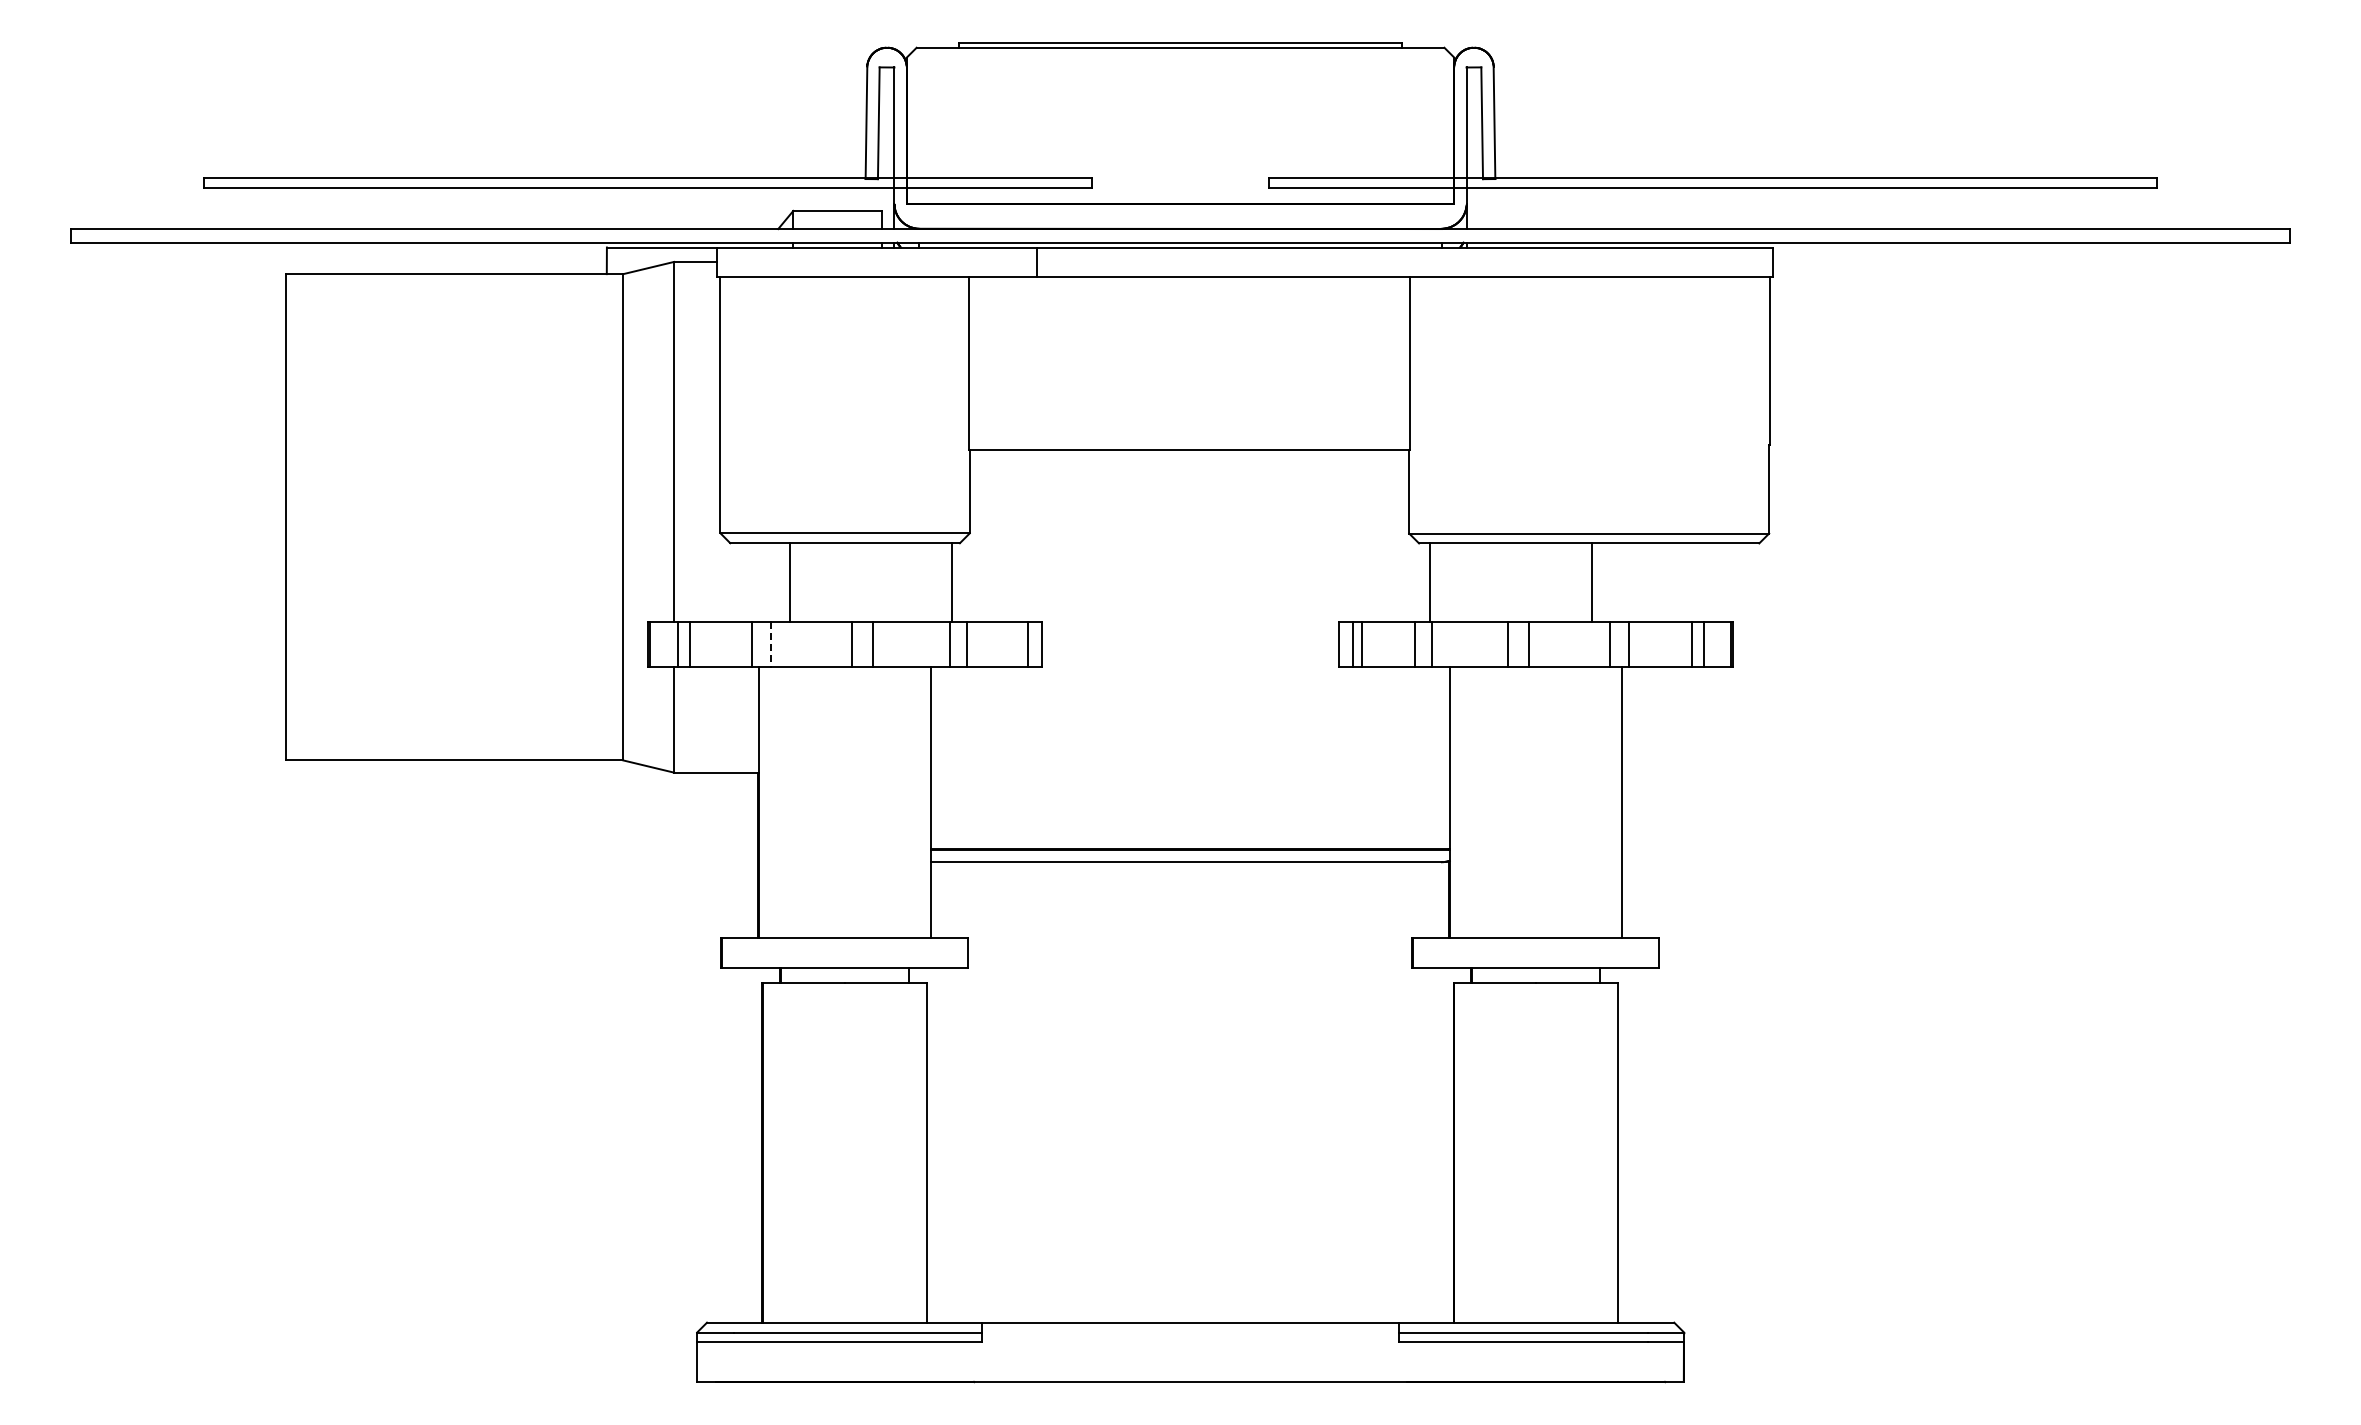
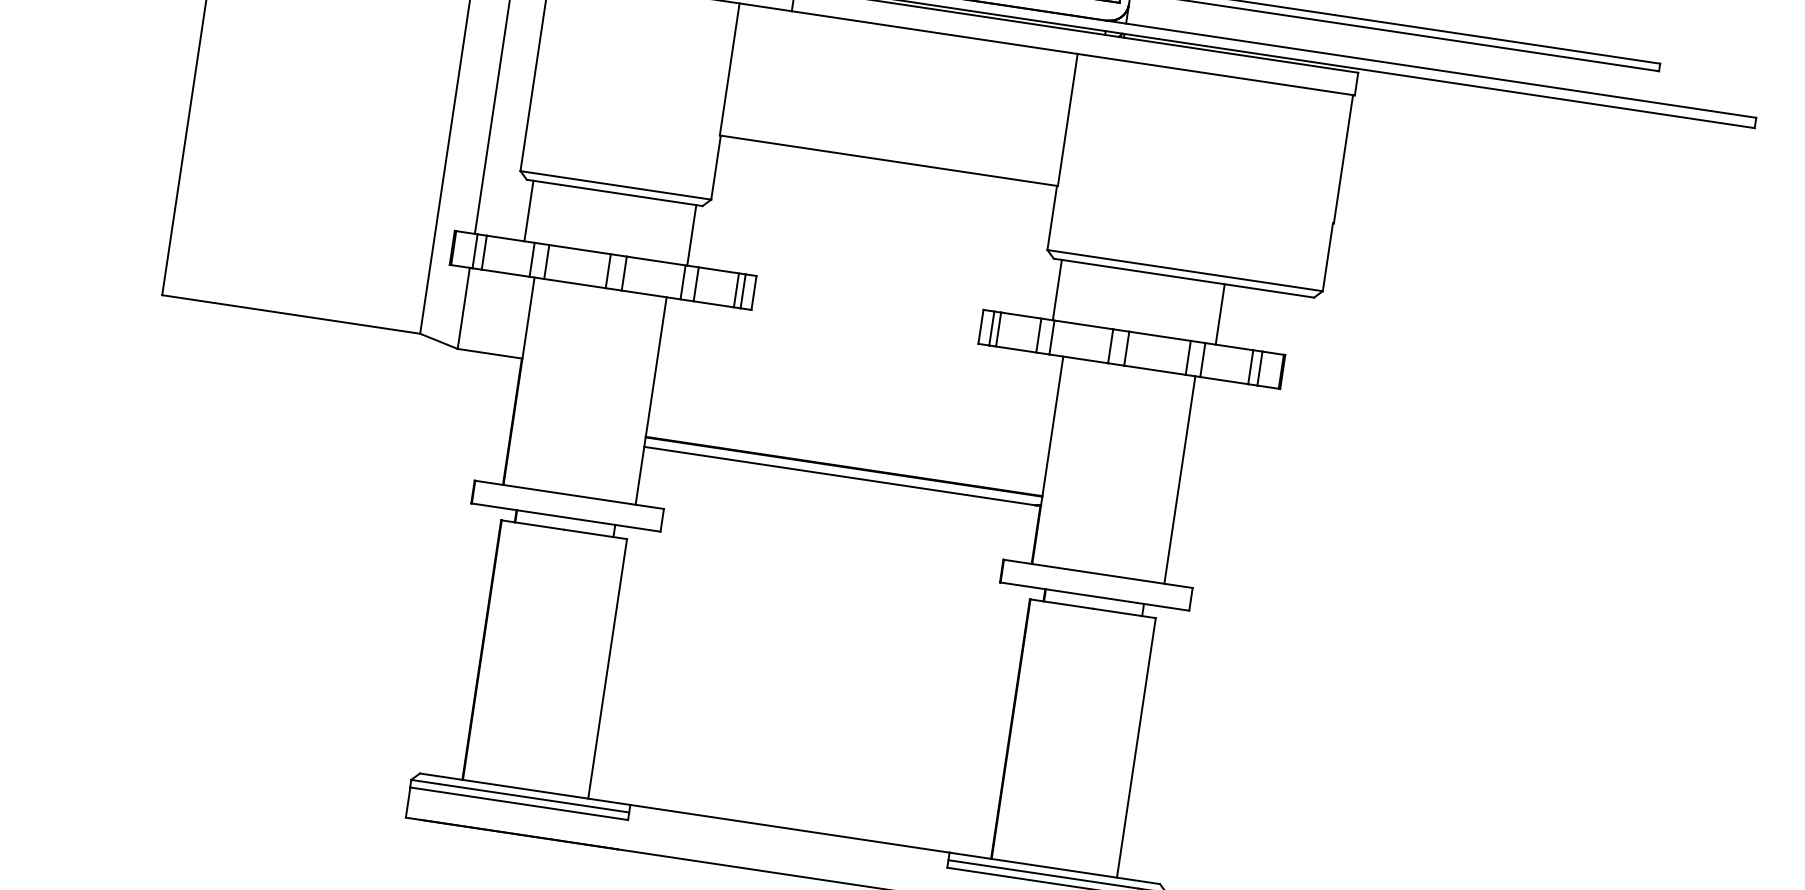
line: (789, 582) -> (528, 210), moved
line: (1592, 582) -> (1220, 314), moved
line: (1019, 644) -> (736, 290), added
line: (771, 645) -> (546, 262), dashed -> solid

